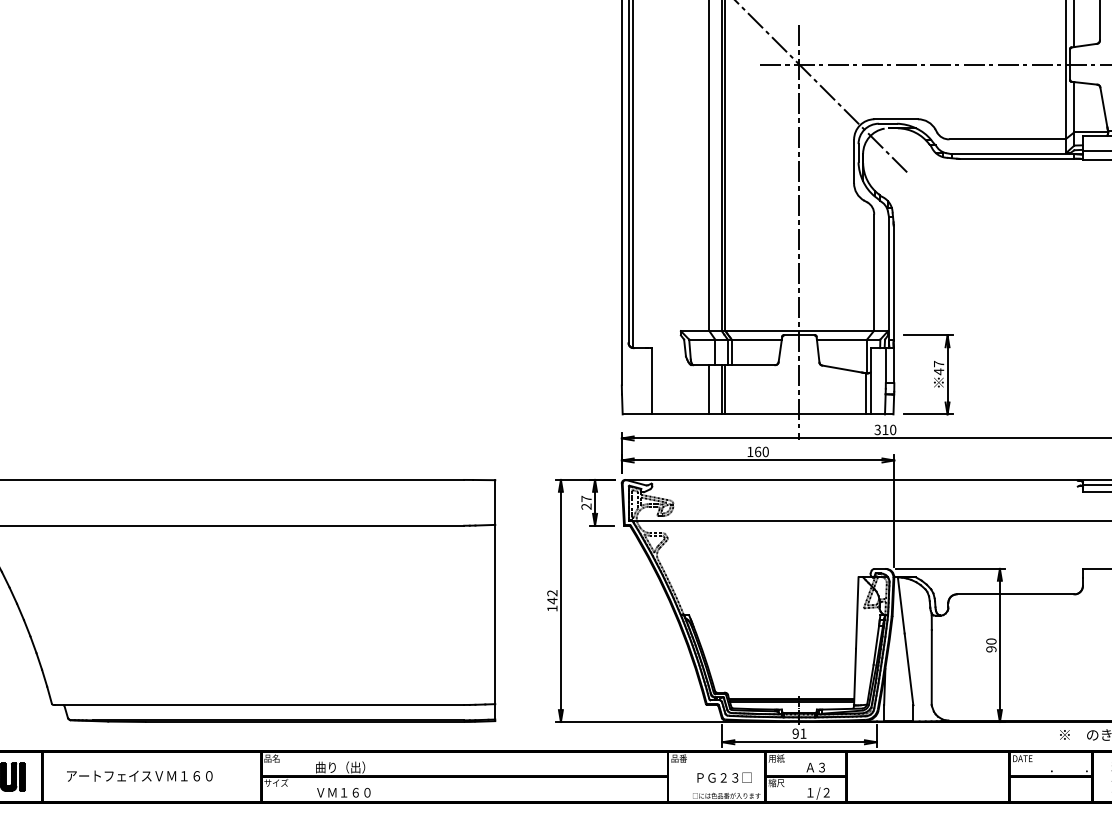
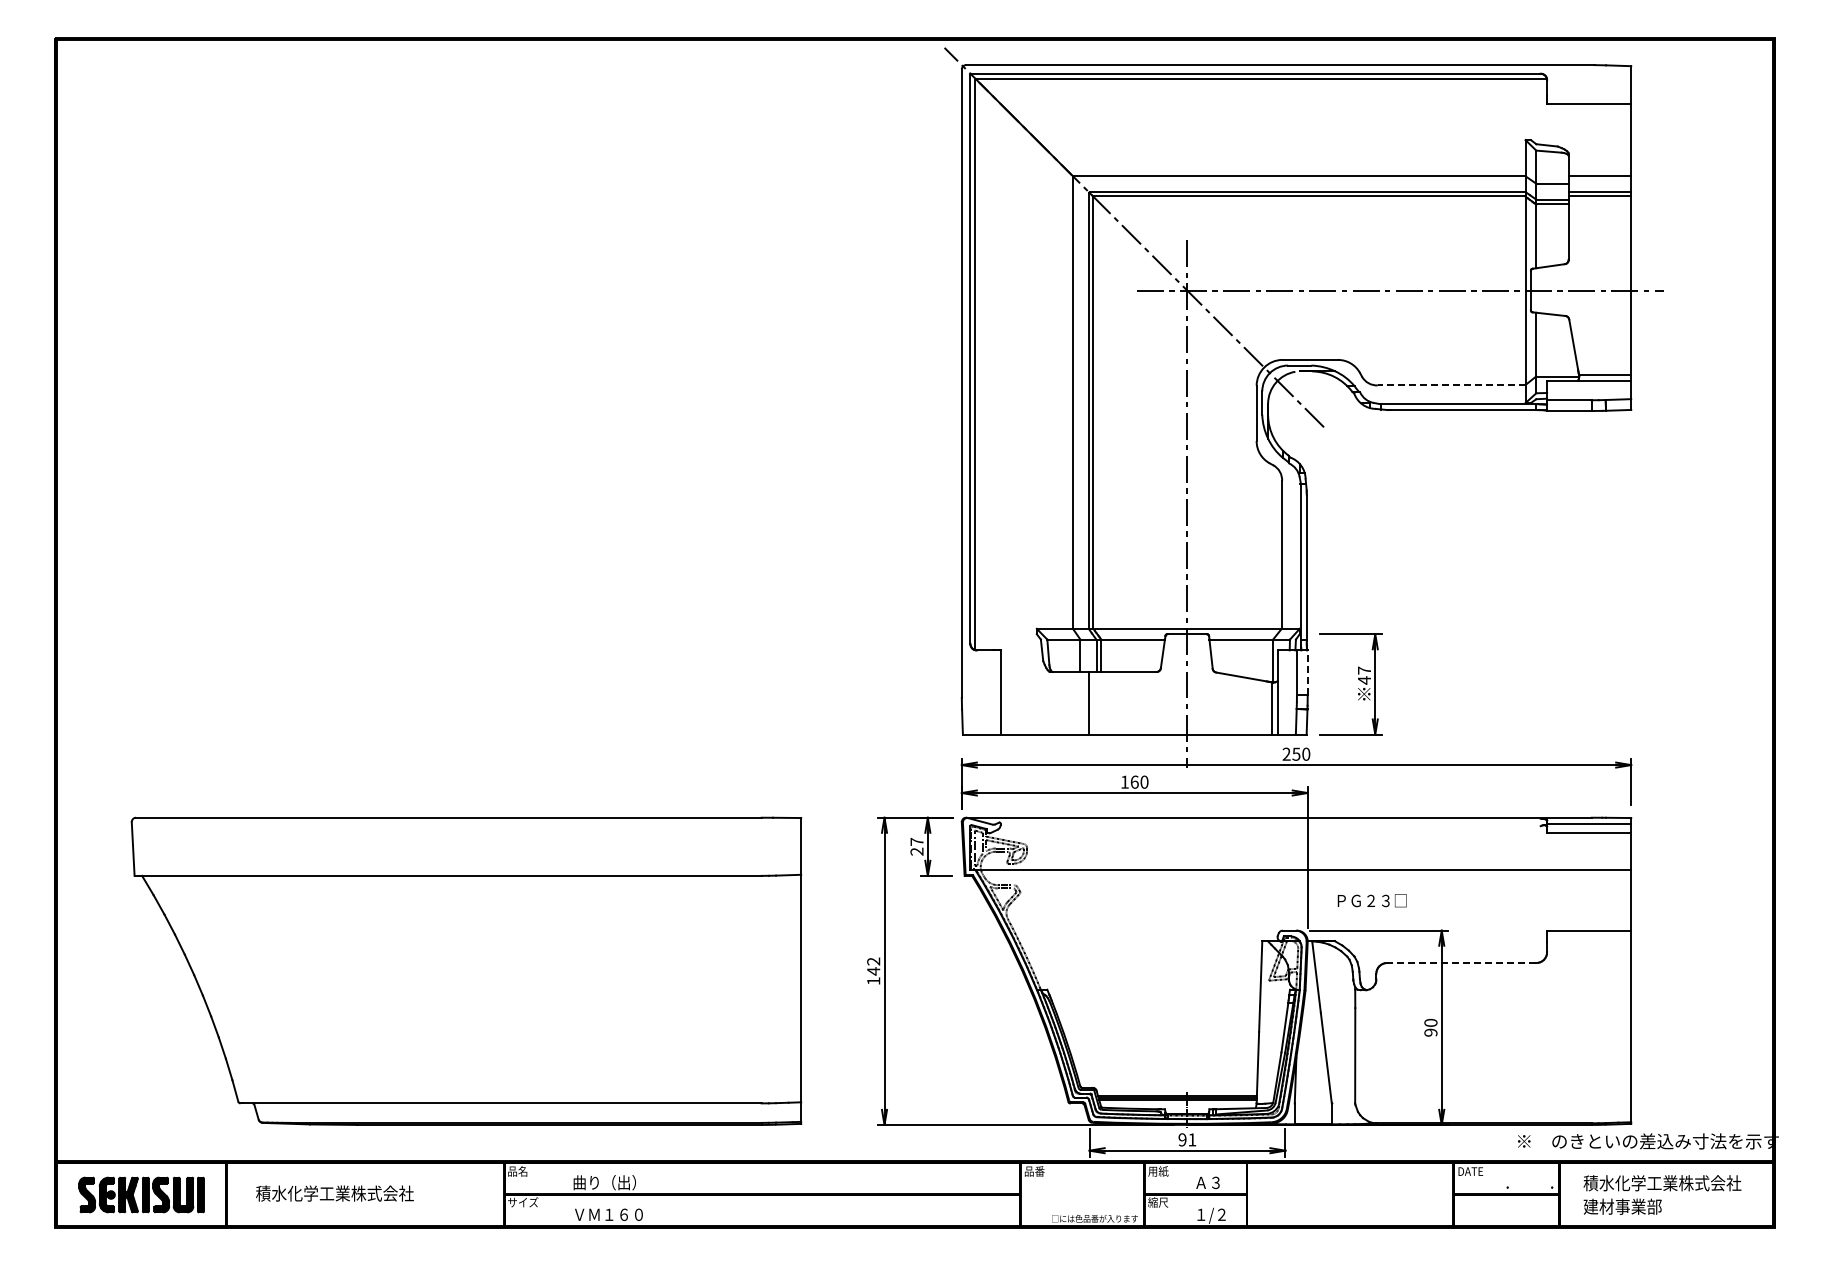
line: (1007, 139) -> (1451, 385), solid -> dashed
line: (894, 365) -> (1307, 672), solid -> dashed
line: (709, 389) -> (1072, 702), removed
line: (725, 389) -> (1093, 702), removed
text: (881, 429) -> (1291, 753), 310 -> 250
line: (1015, 594) -> (1461, 963), solid -> dashed
text: (139, 775) -> (349, 1193), アートフェイスＶＭ１６０ -> 積水化学工業株式会社
text: (723, 777) -> (1371, 900), moved

